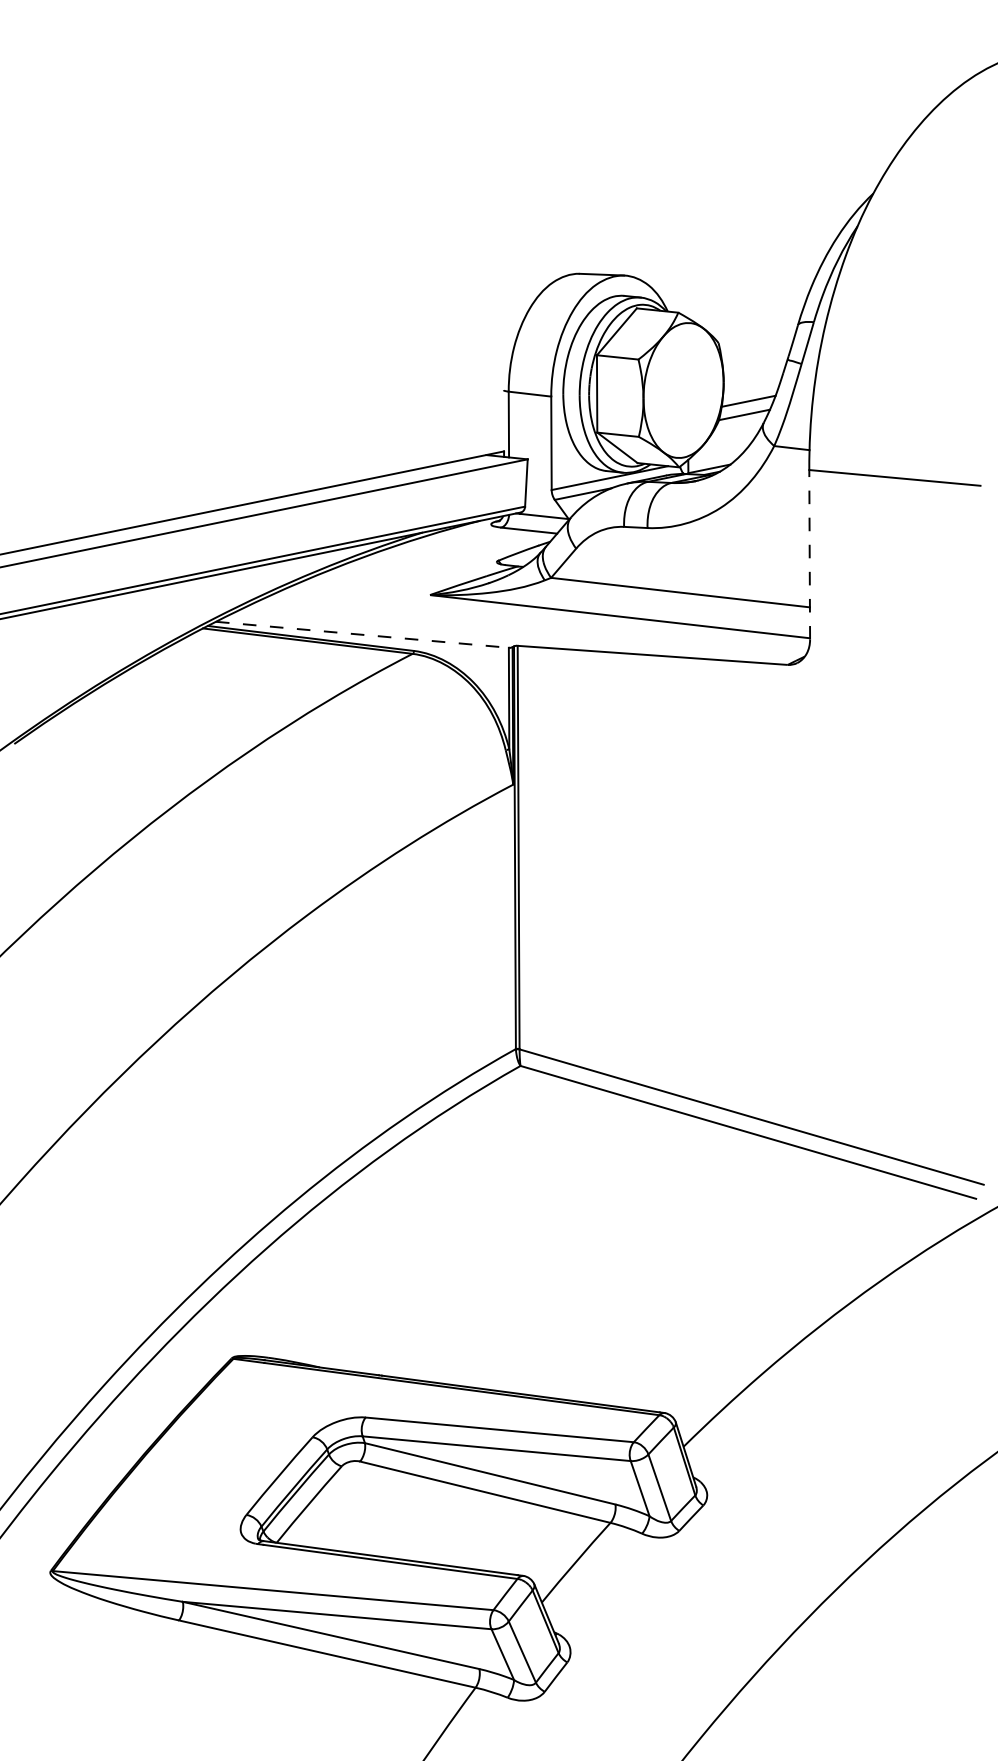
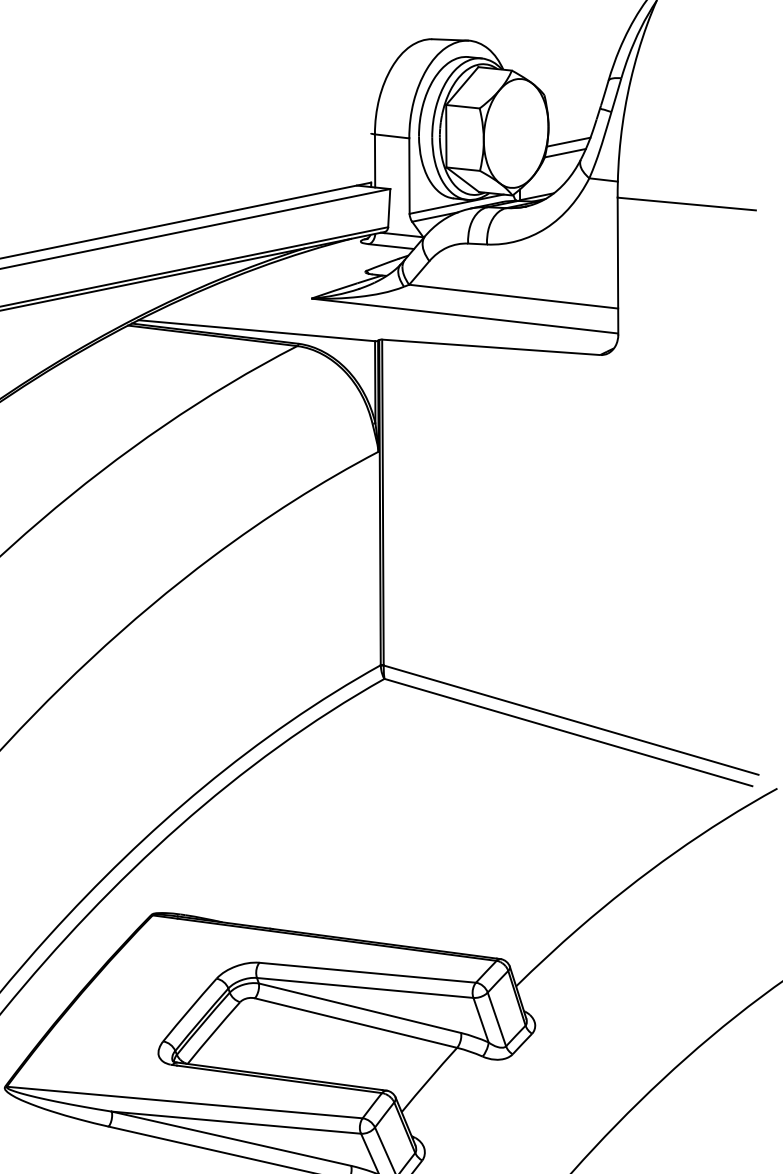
line: (809, 554) -> (617, 265), dashed -> solid
line: (362, 634) -> (256, 330), dashed -> solid

